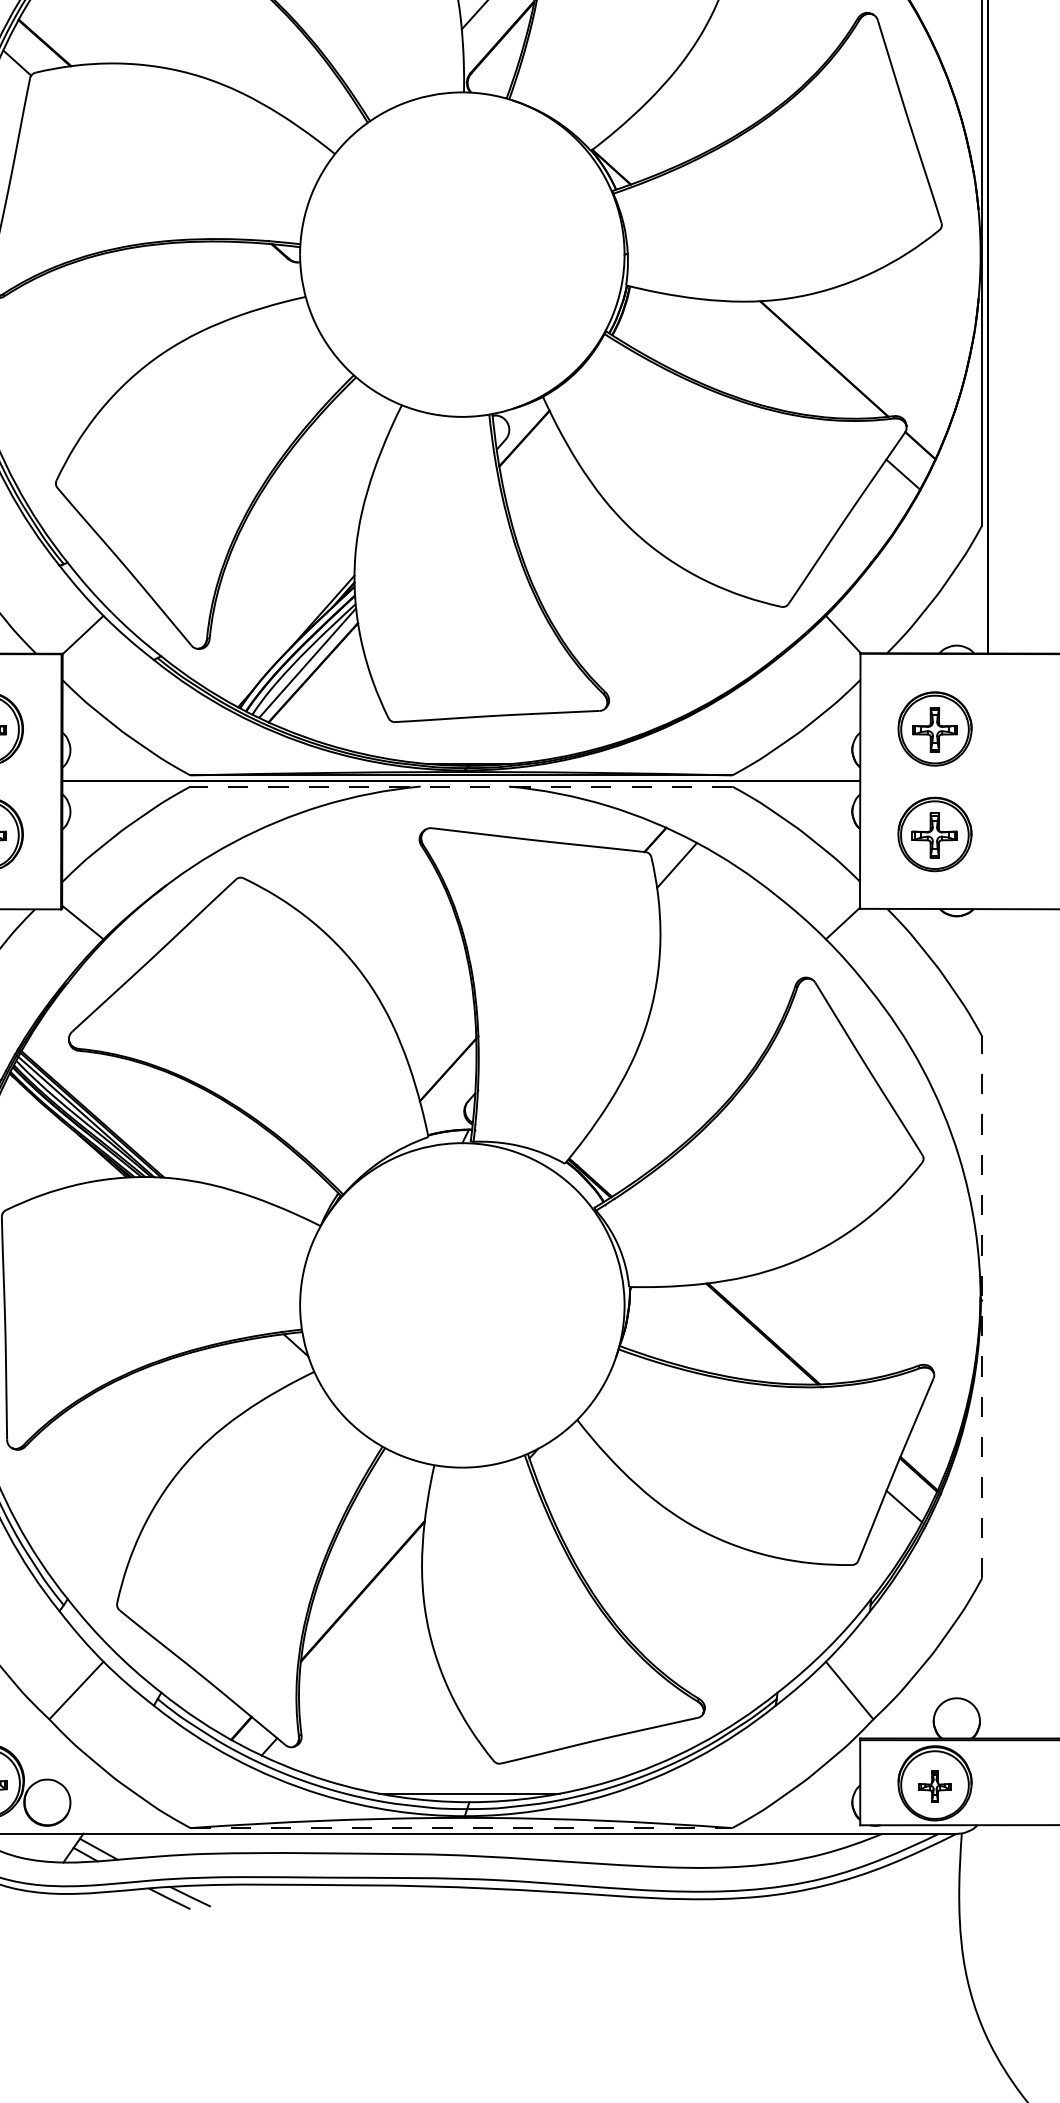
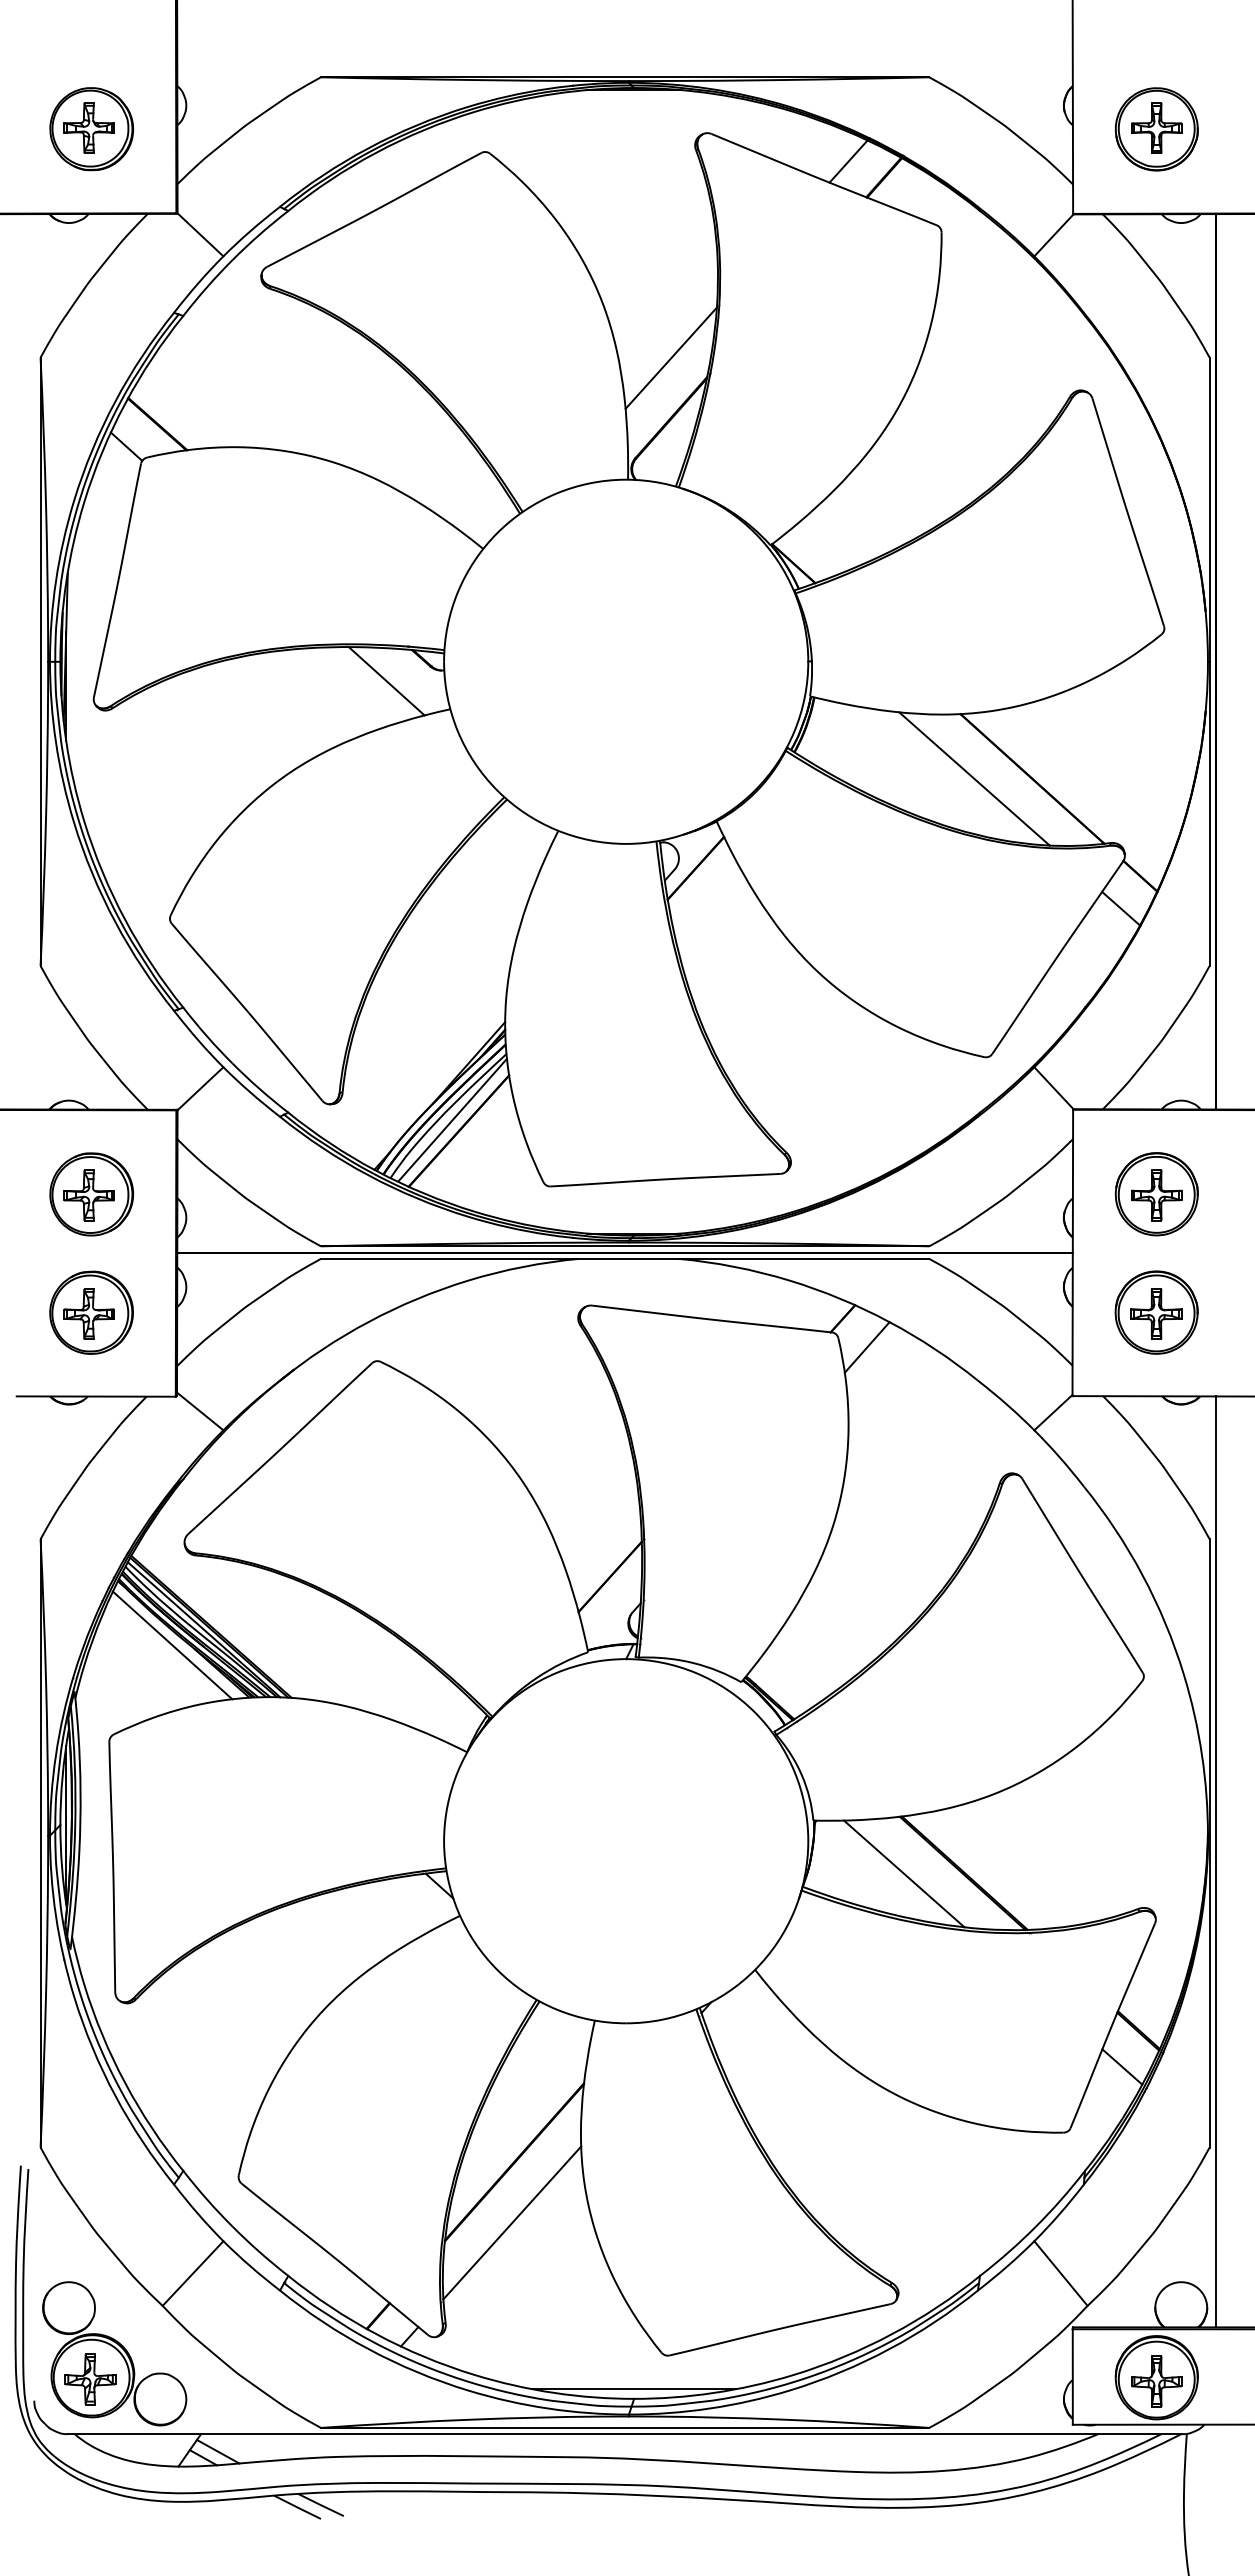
line: (248, 272) -> (386, 681), added
line: (772, 358) -> (974, 778), added
line: (460, 786) -> (624, 1258), dashed -> solid
line: (58, 1131) -> (172, 1645), added
line: (982, 1306) -> (1209, 1842), dashed -> solid
line: (987, 1323) -> (1215, 1861), added
line: (710, 1334) -> (904, 1873), added
line: (361, 1645) -> (512, 2222), added
part: (934, 1786) -> (1156, 2381), size x1.43
line: (461, 1827) -> (625, 2427), dashed -> solid

